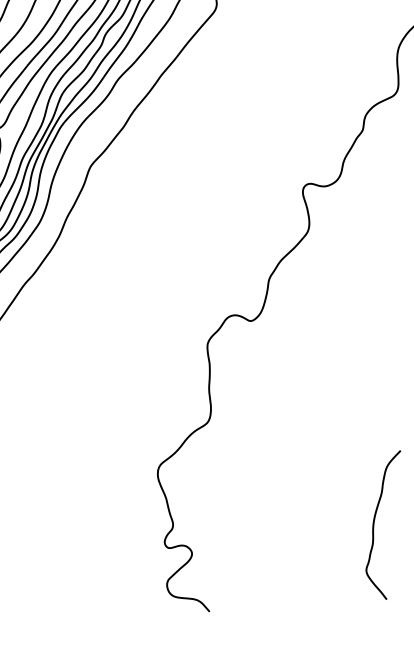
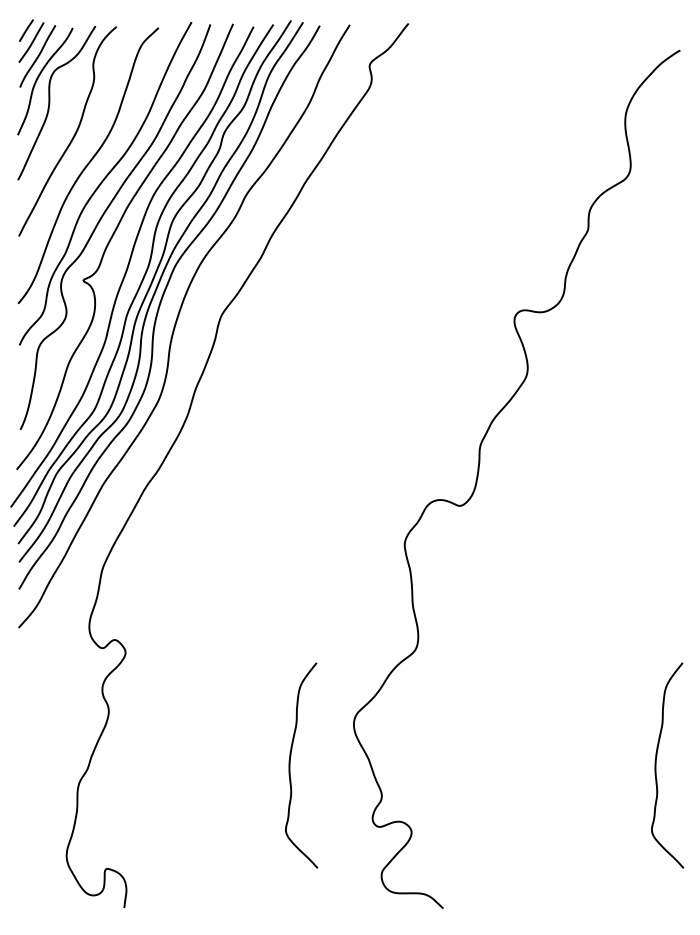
curve: (109, 497) -> (290, 765), added

